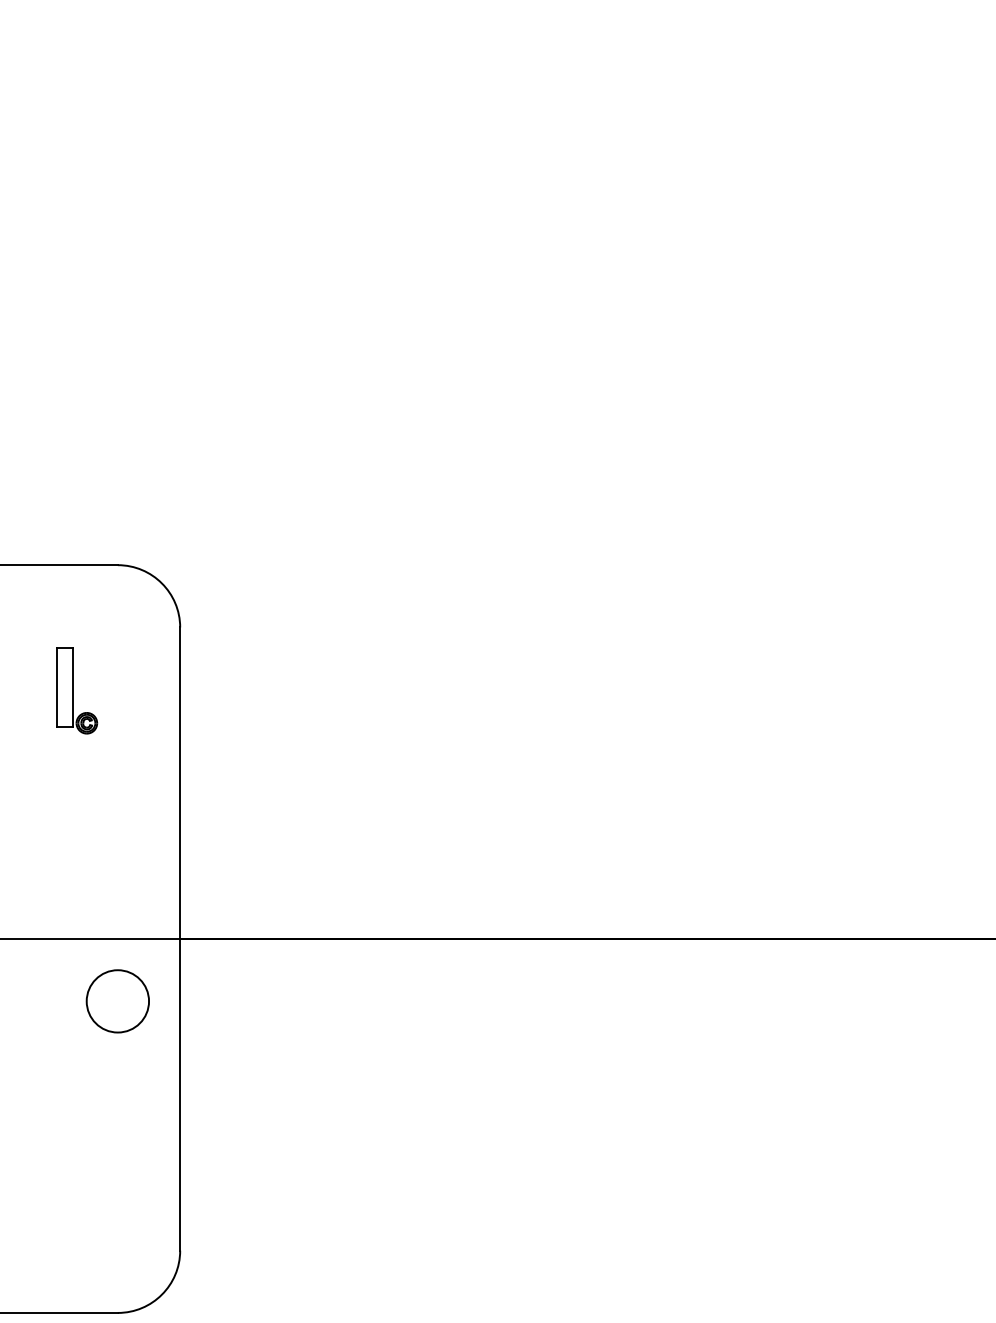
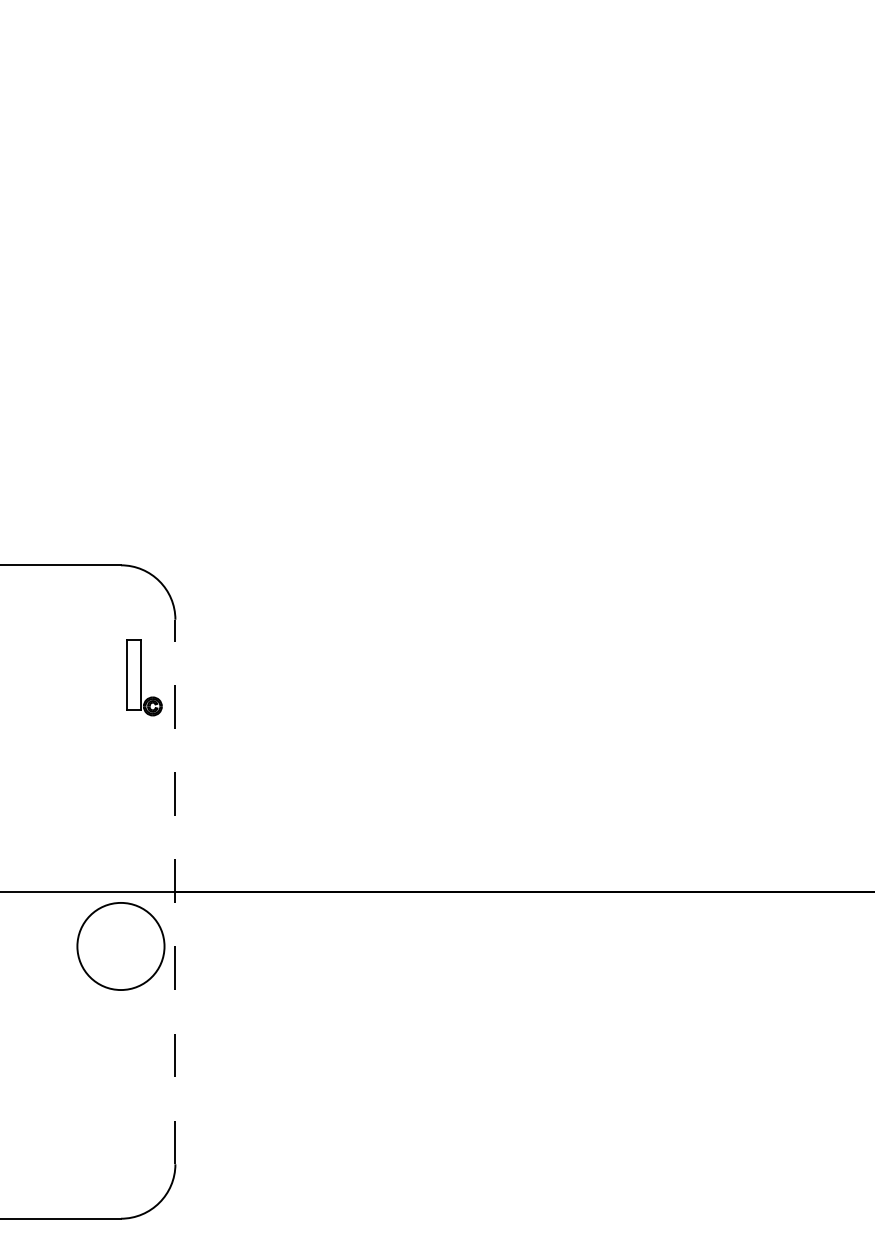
part: (77, 690) -> (144, 677), moved
line: (180, 938) -> (175, 891), solid -> dashed
circle: (117, 1001) -> (120, 946), size x1.6

